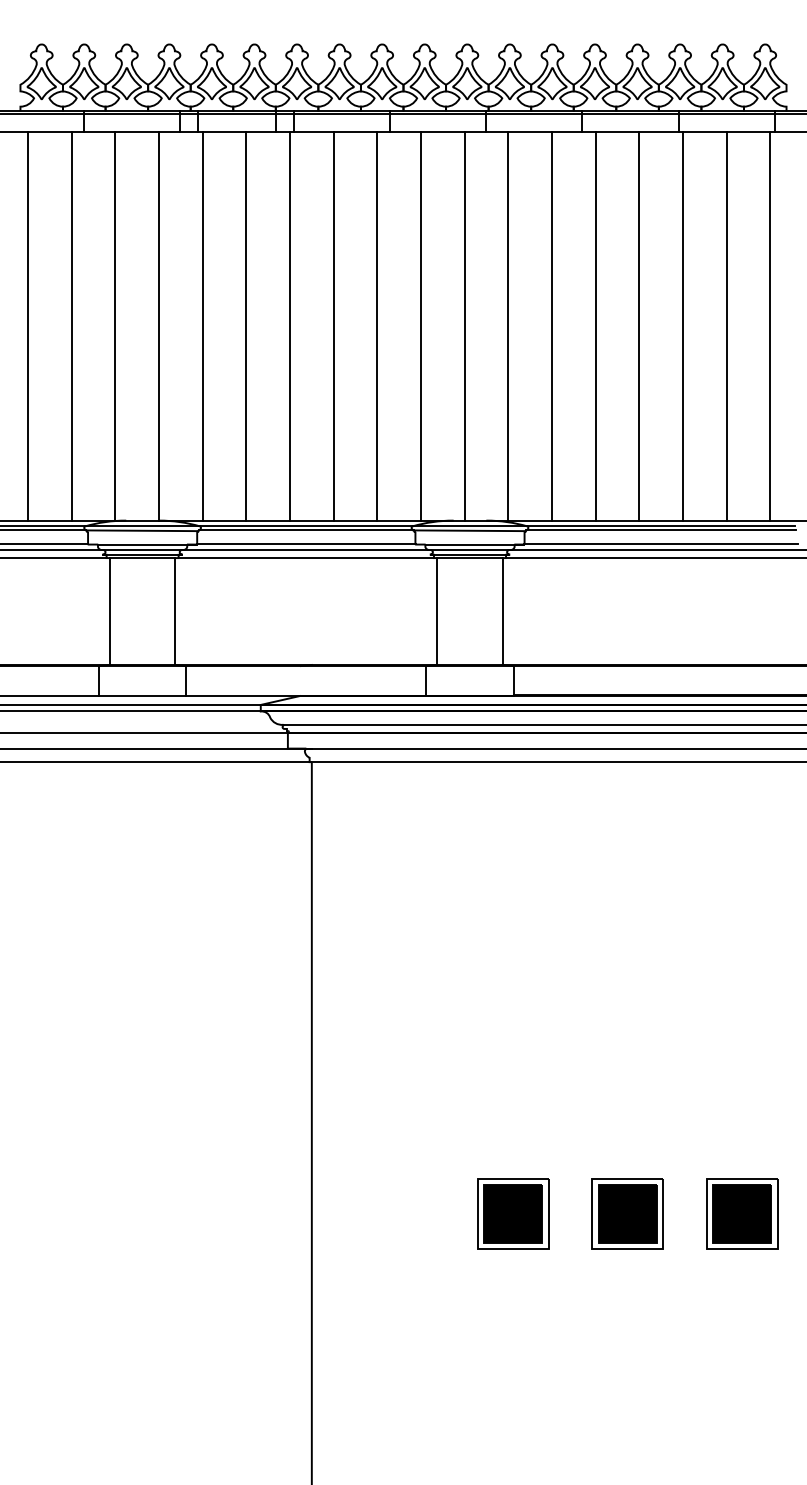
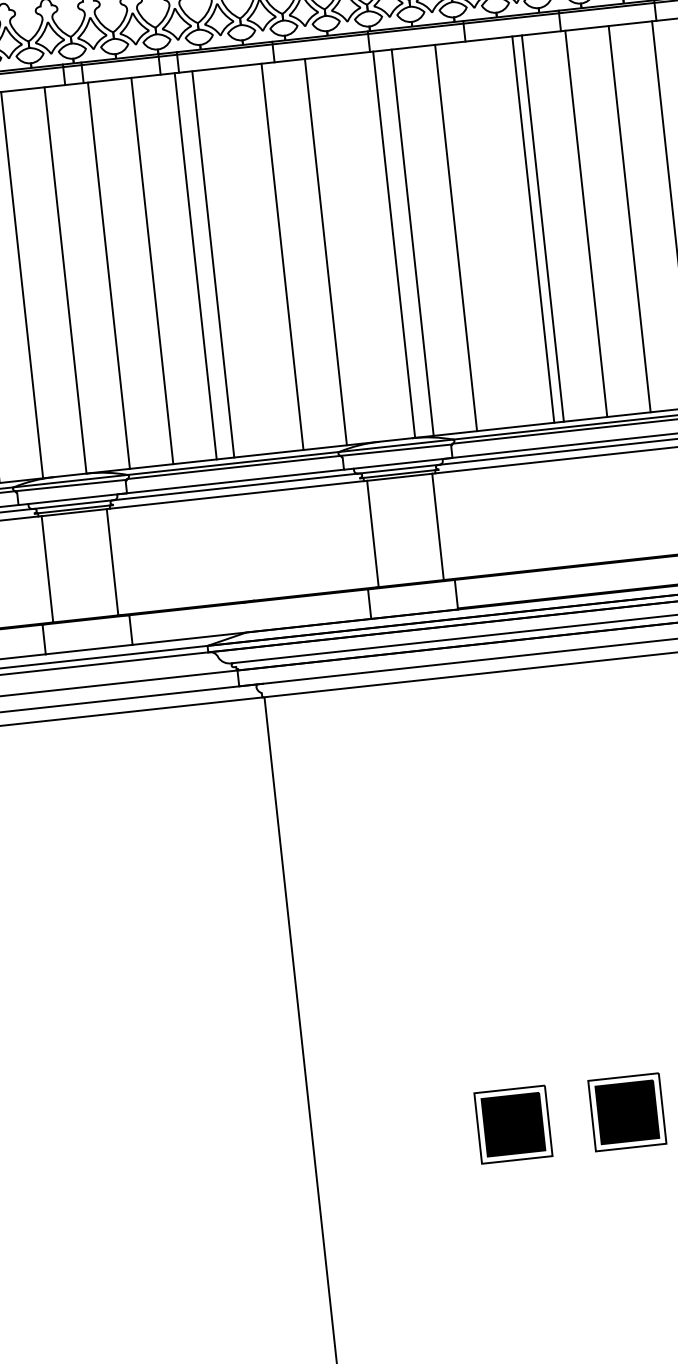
line: (333, 326) -> (213, 264), moved
line: (464, 326) -> (394, 244), moved
line: (595, 326) -> (533, 229), moved

